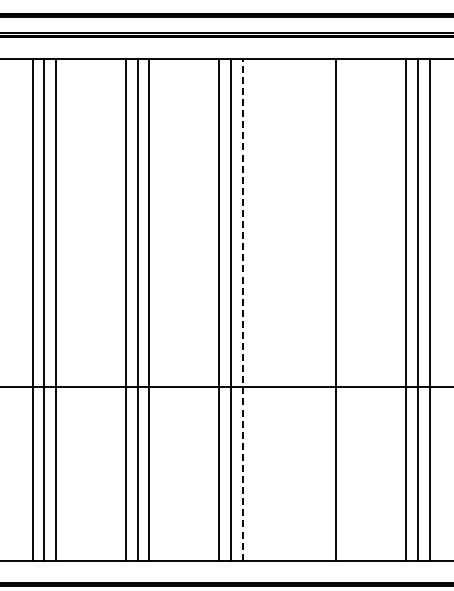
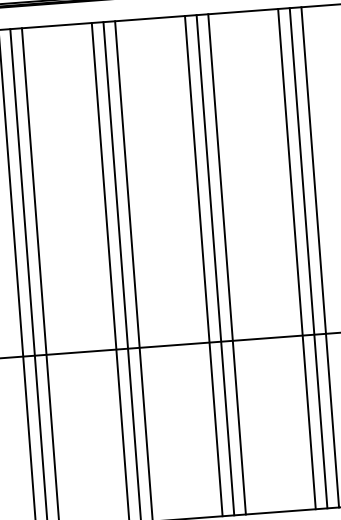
line: (242, 309) -> (226, 264), dashed -> solid
line: (312, 309) -> (296, 258), added
line: (324, 309) -> (308, 257), added

